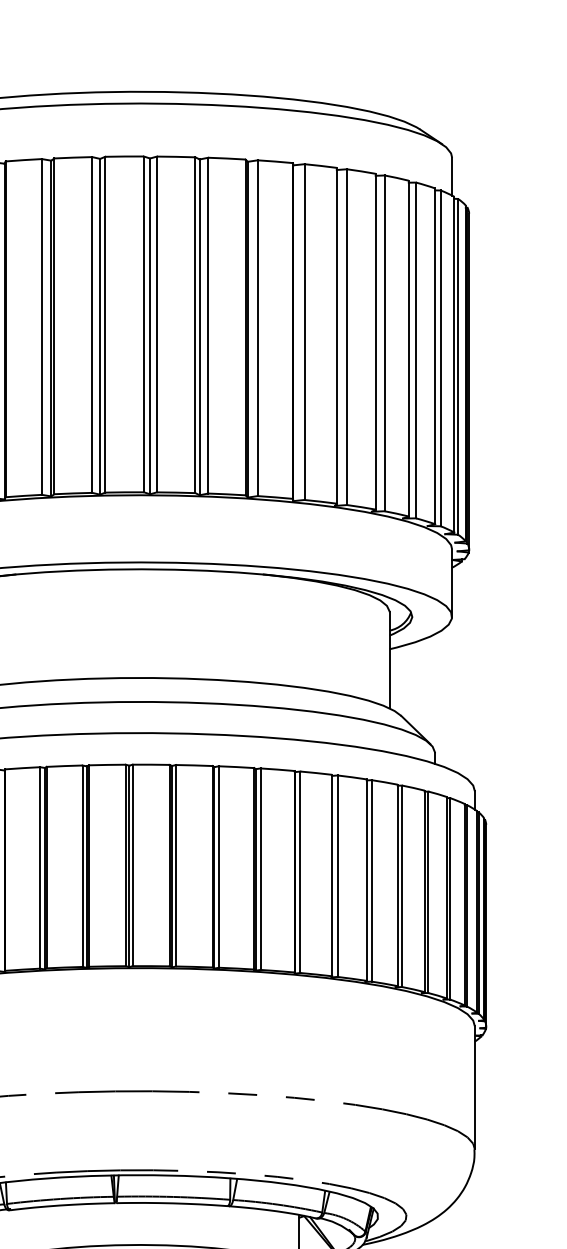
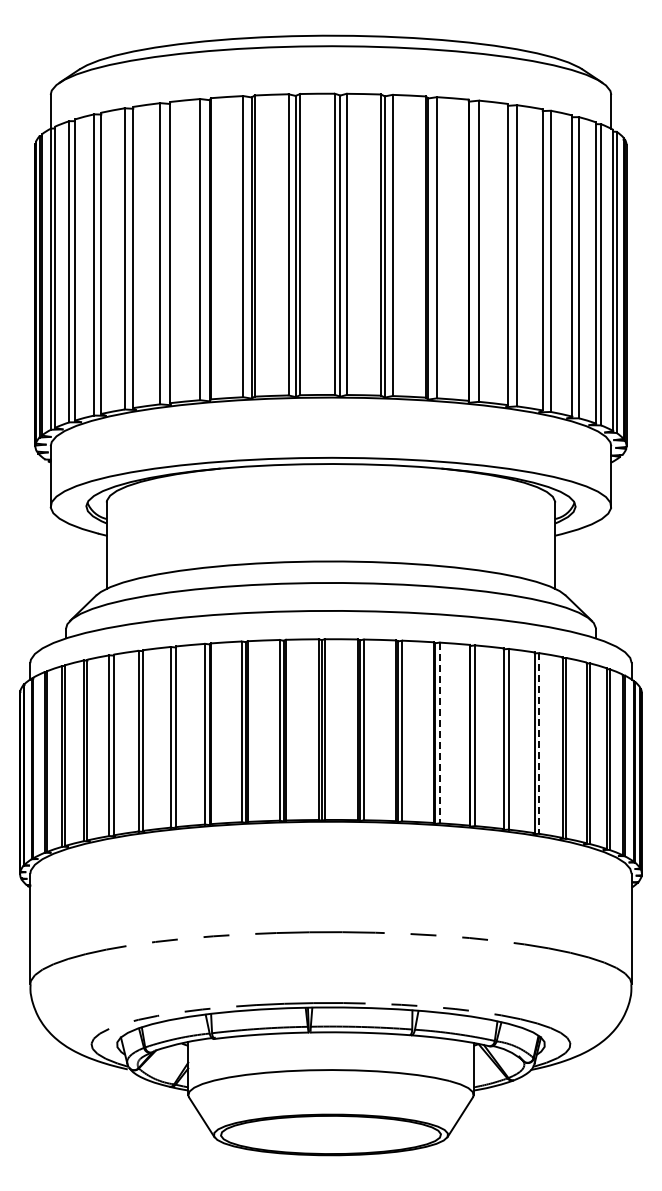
line: (260, 869) -> (439, 733), solid -> dashed
line: (372, 880) -> (539, 743), solid -> dashed

